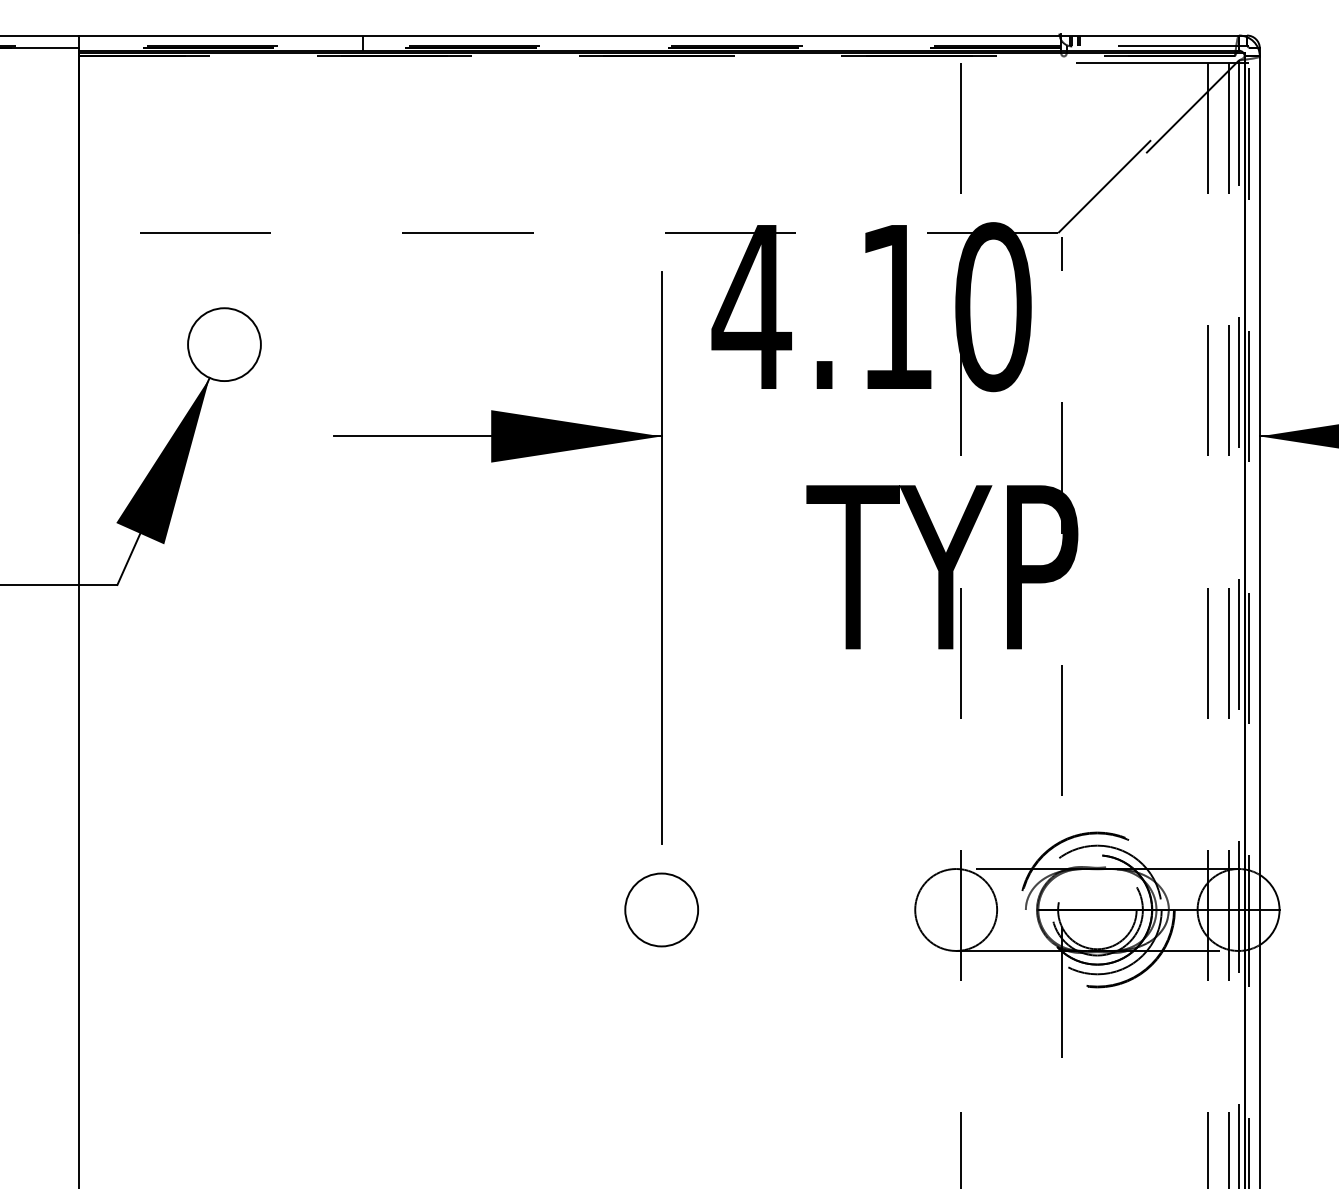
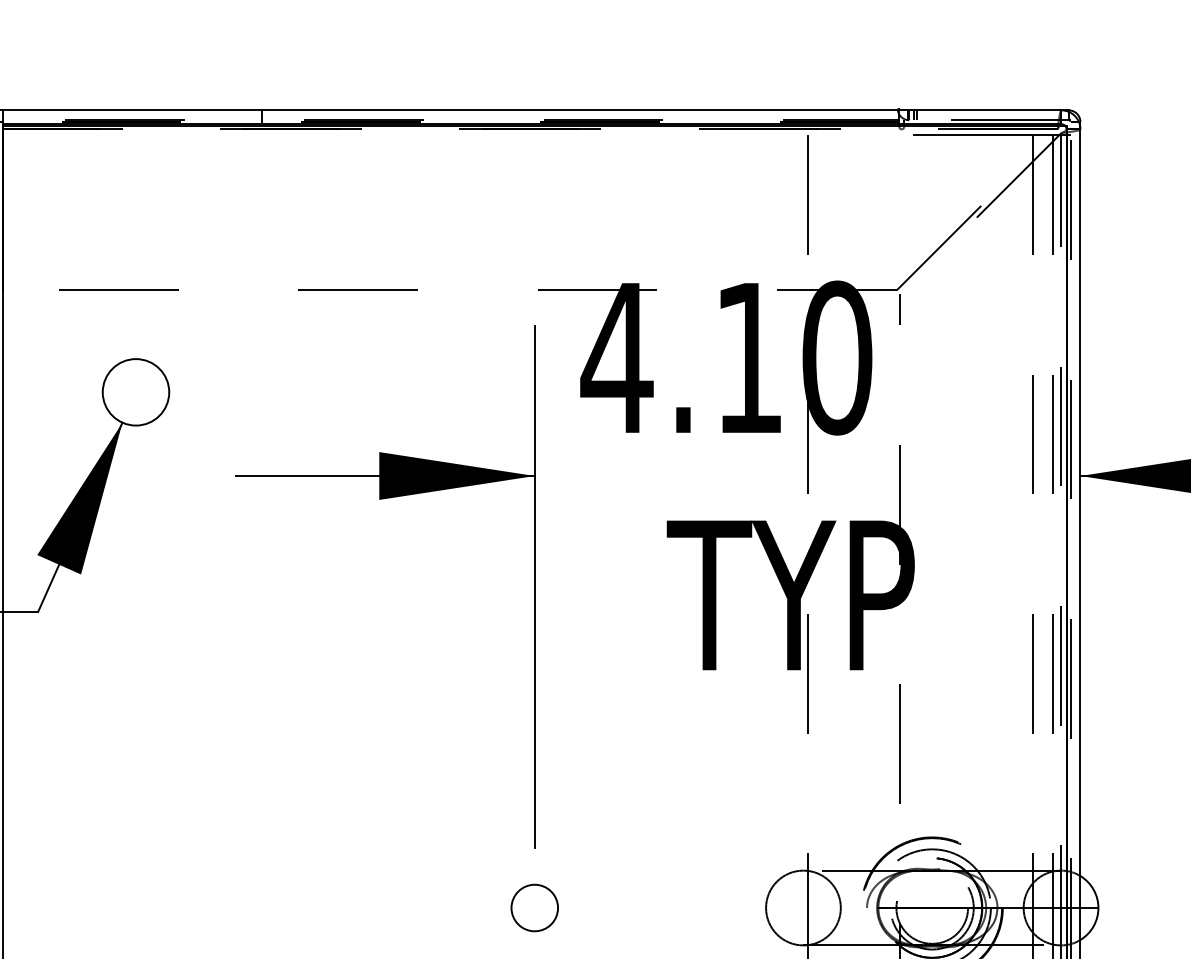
circle: (661, 909) -> (534, 907), size x0.7

